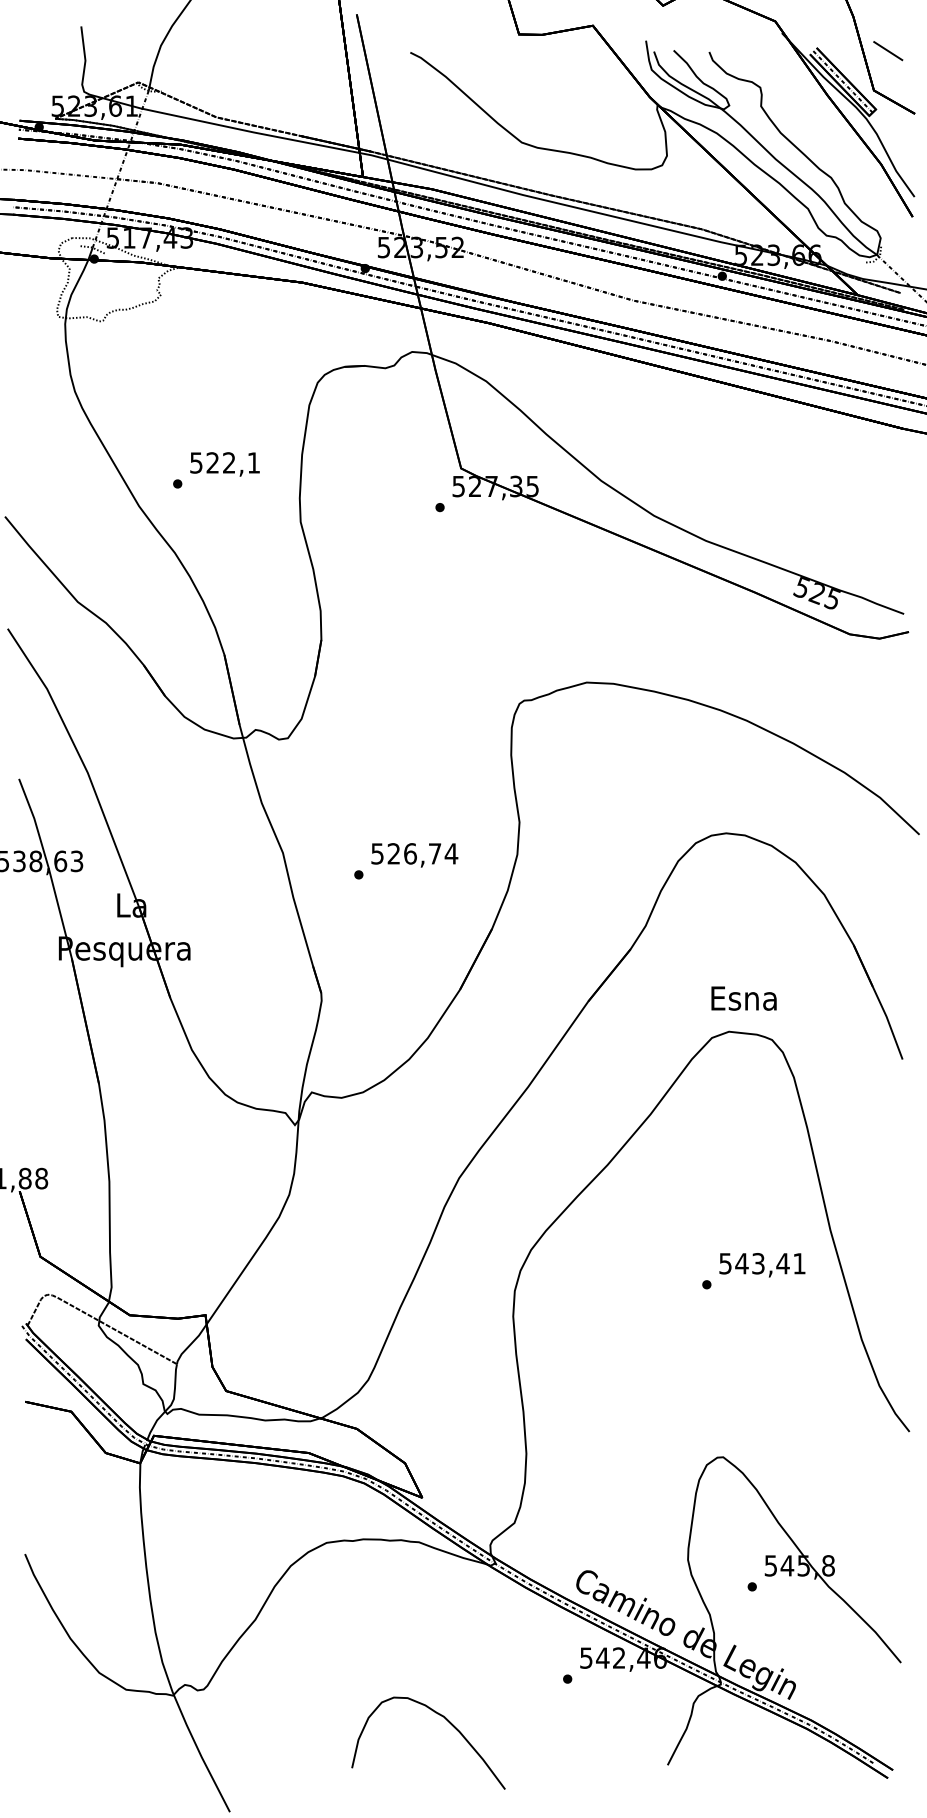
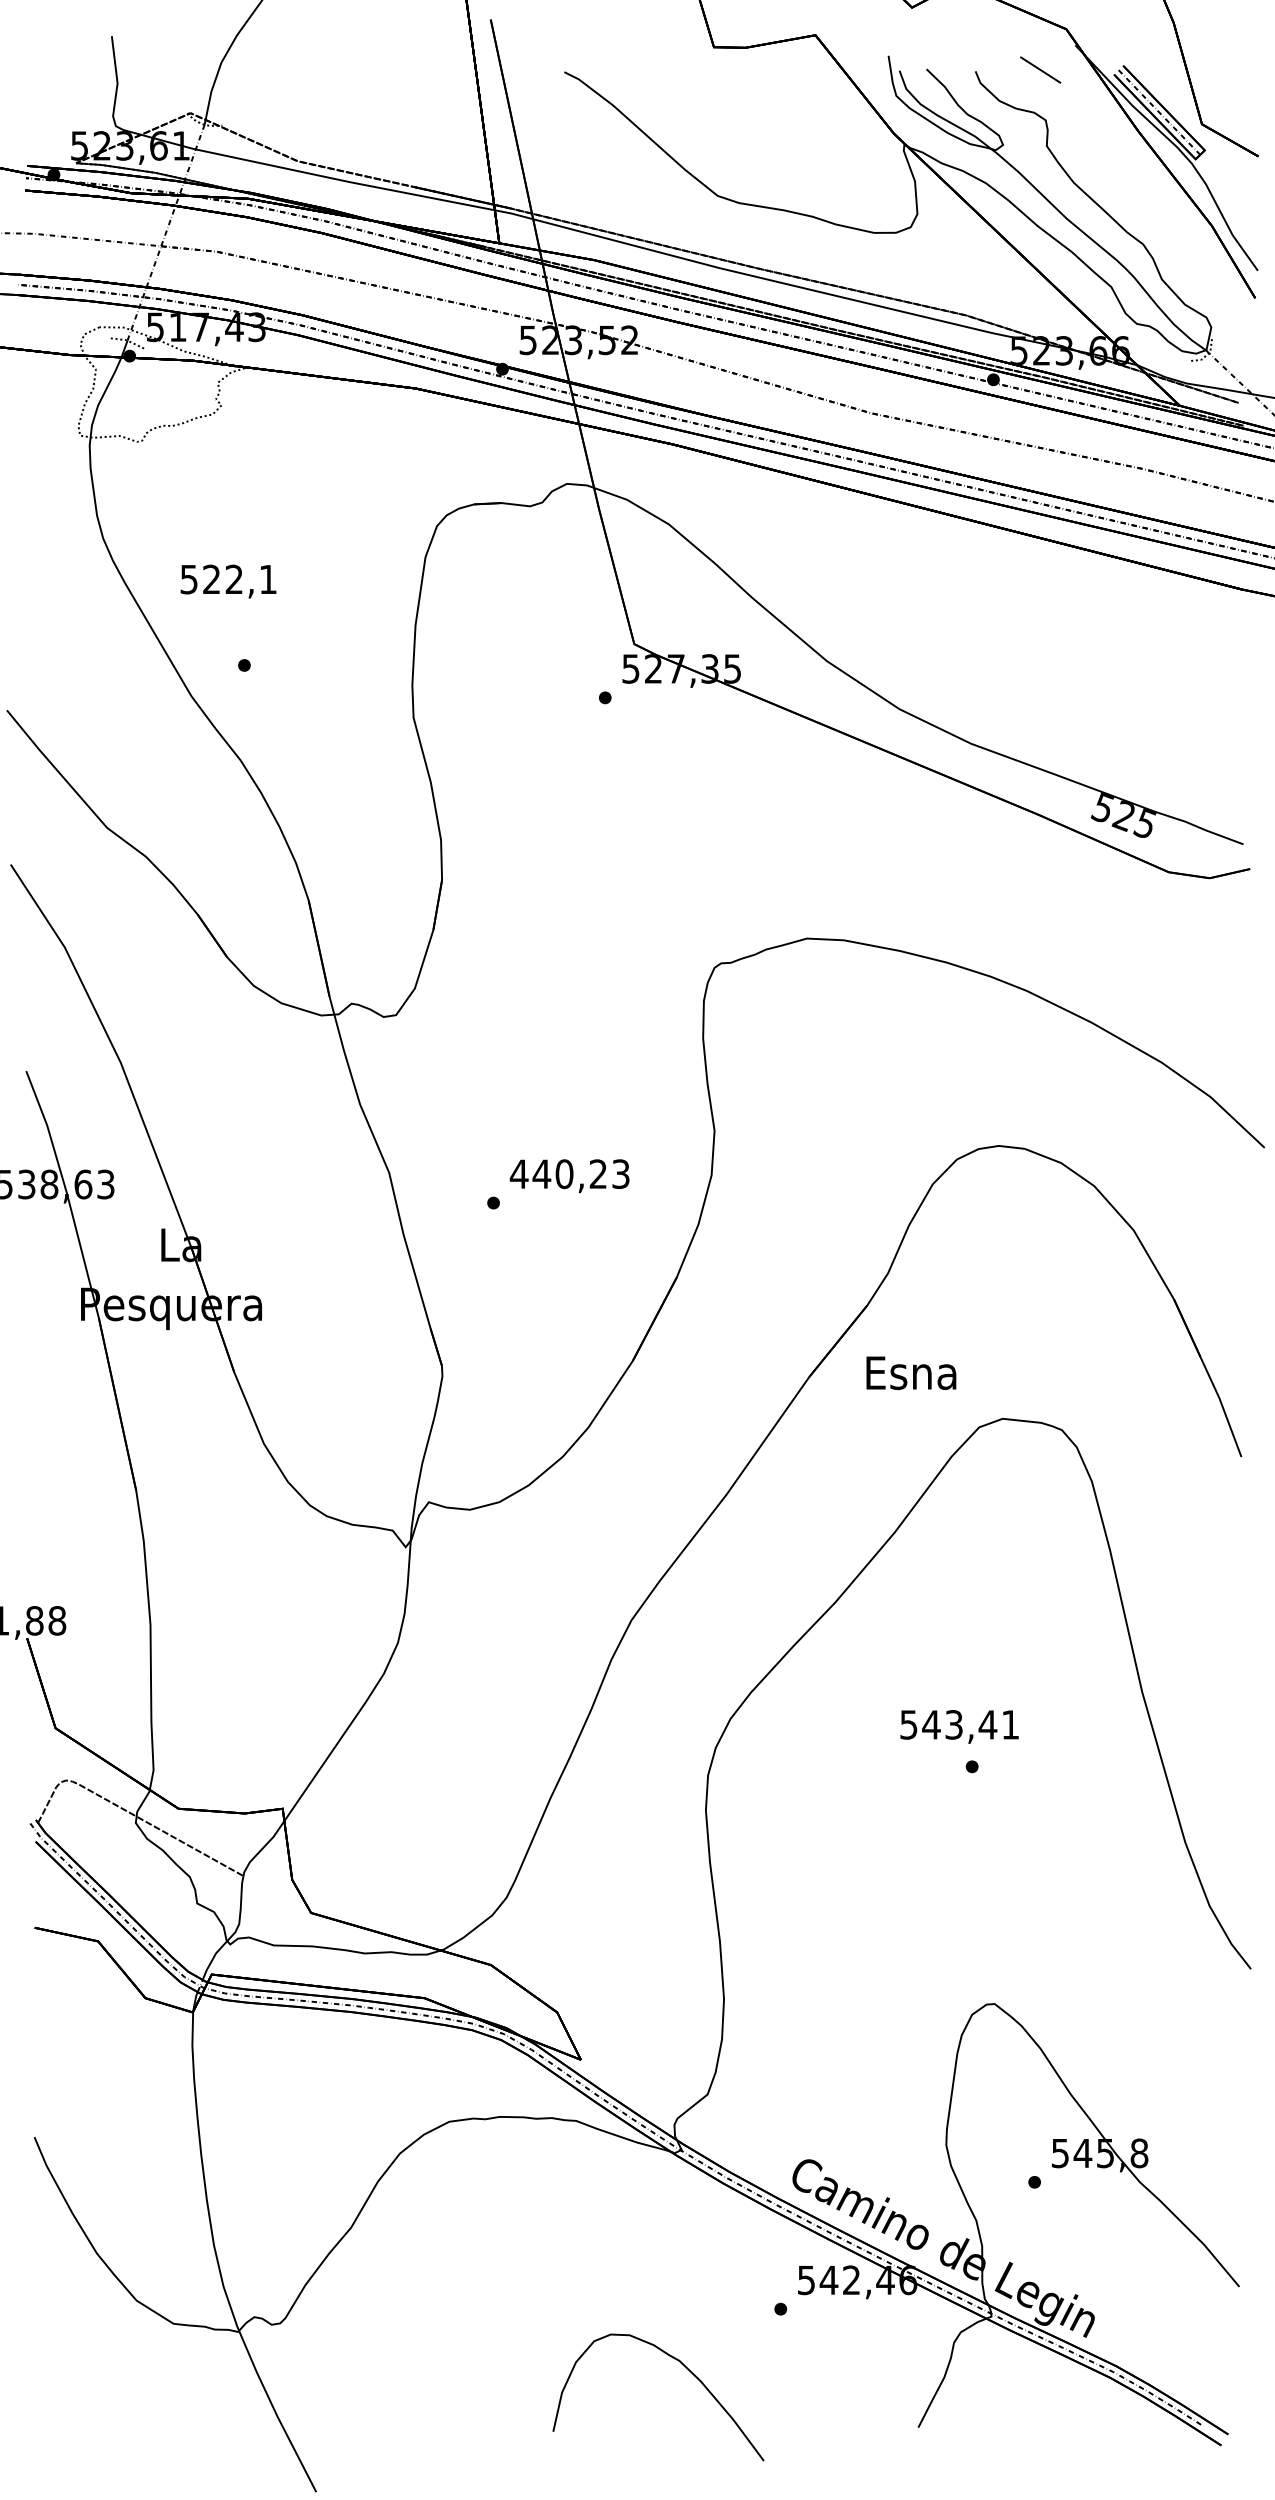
line: (888, 50) -> (1040, 69), moved
text: (225, 464) -> (228, 581), moved
text: (414, 854) -> (569, 1174), 526,74 -> 440,23
text: (744, 998) -> (911, 1373), moved
text: (762, 1264) -> (959, 1726), moved
curve: (447, 1721) -> (684, 2367), moved

